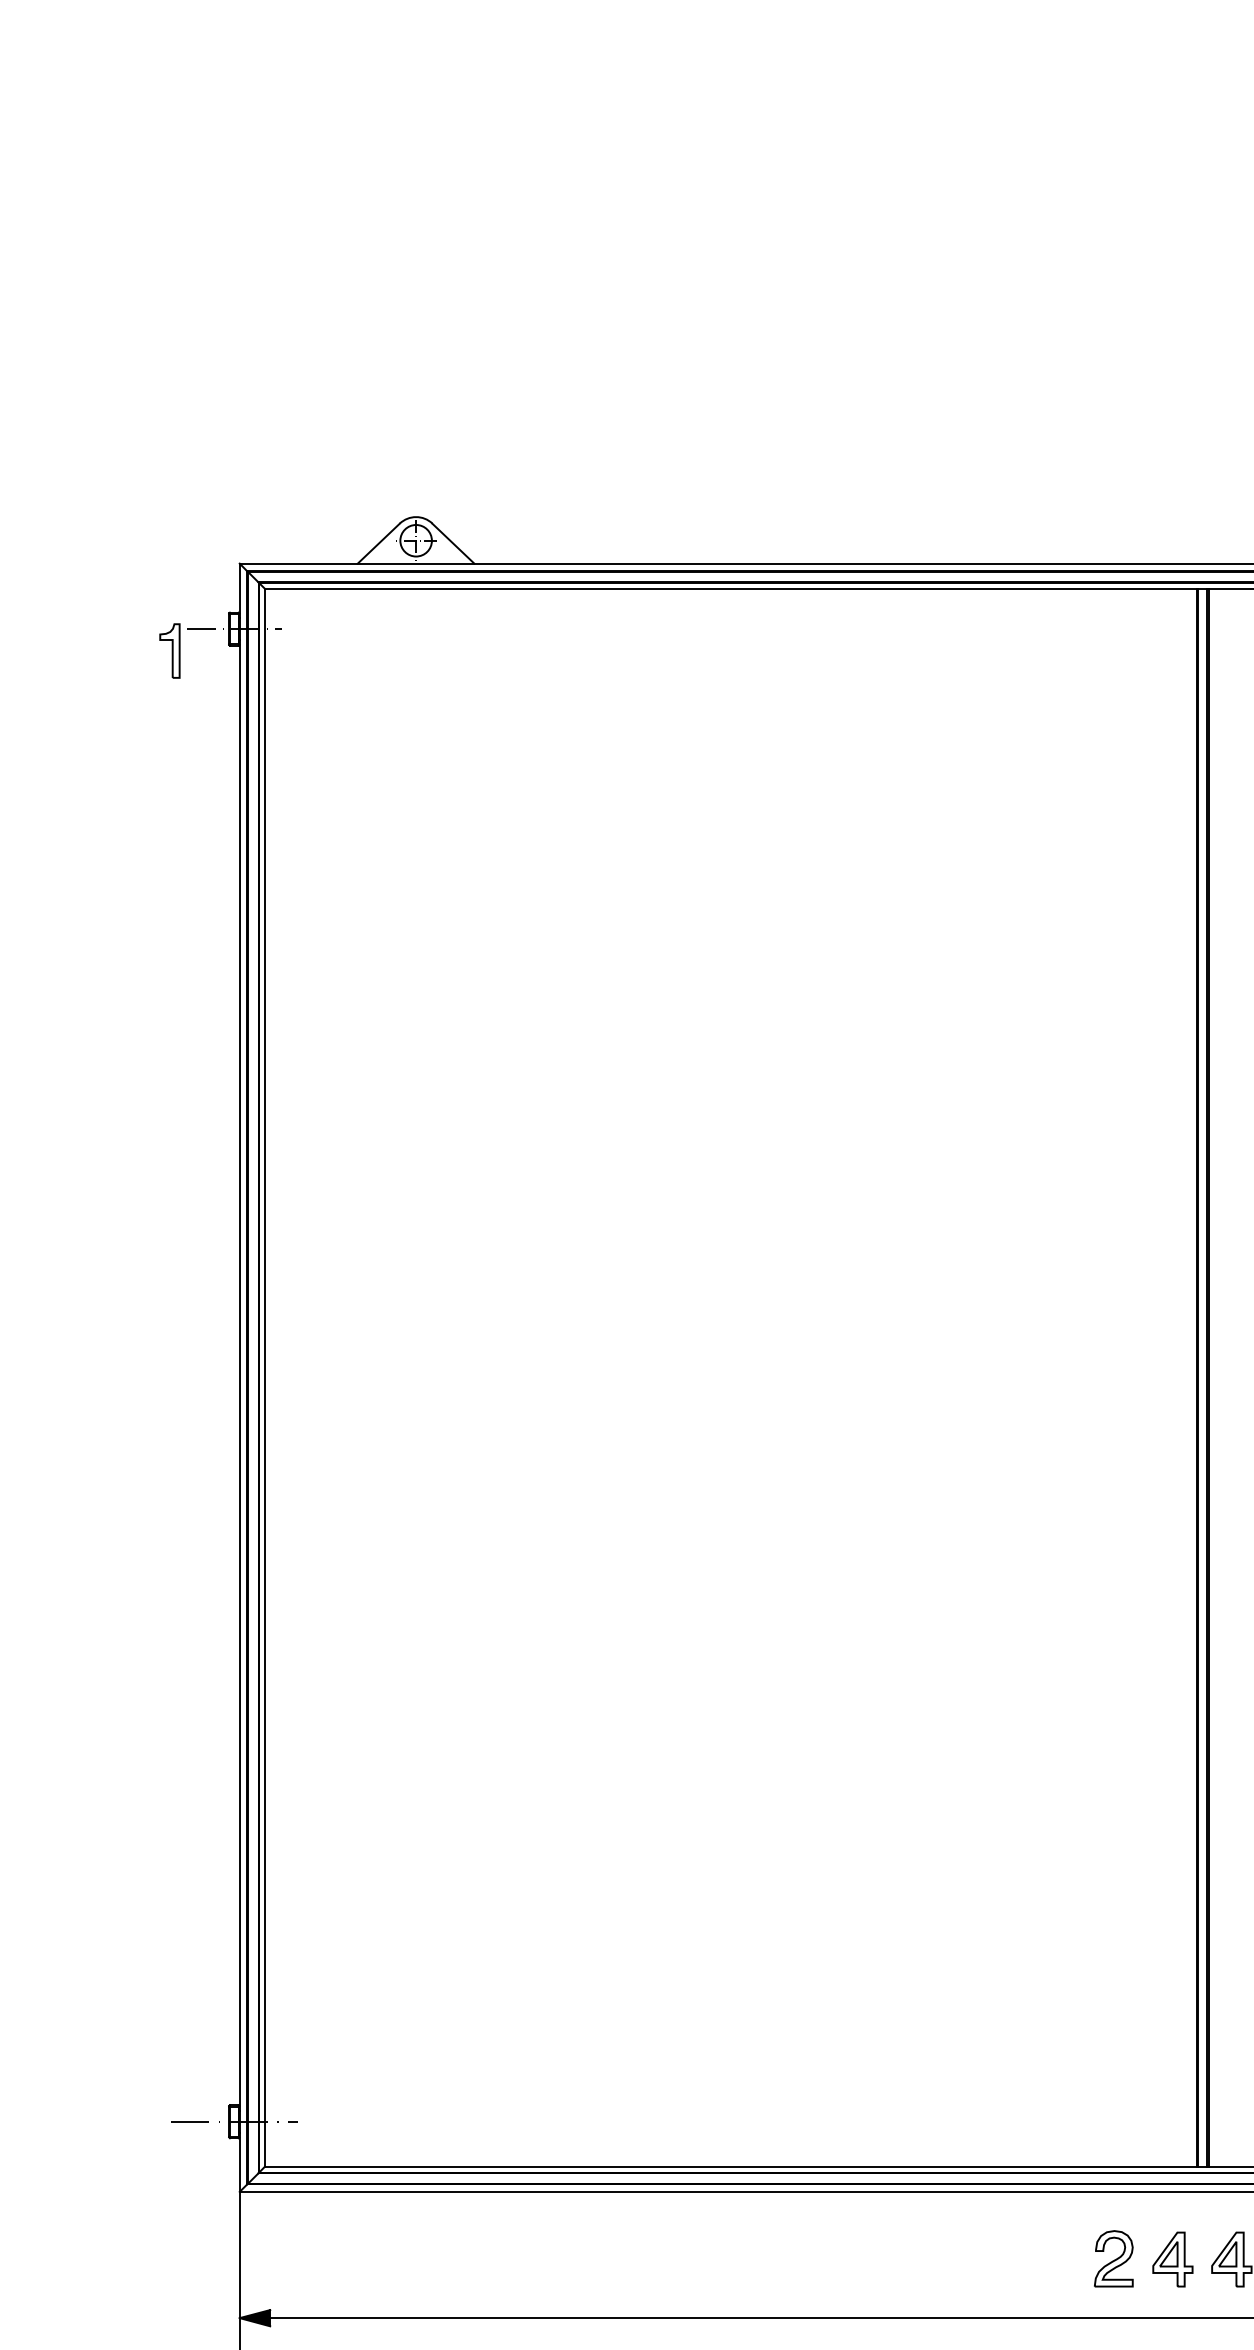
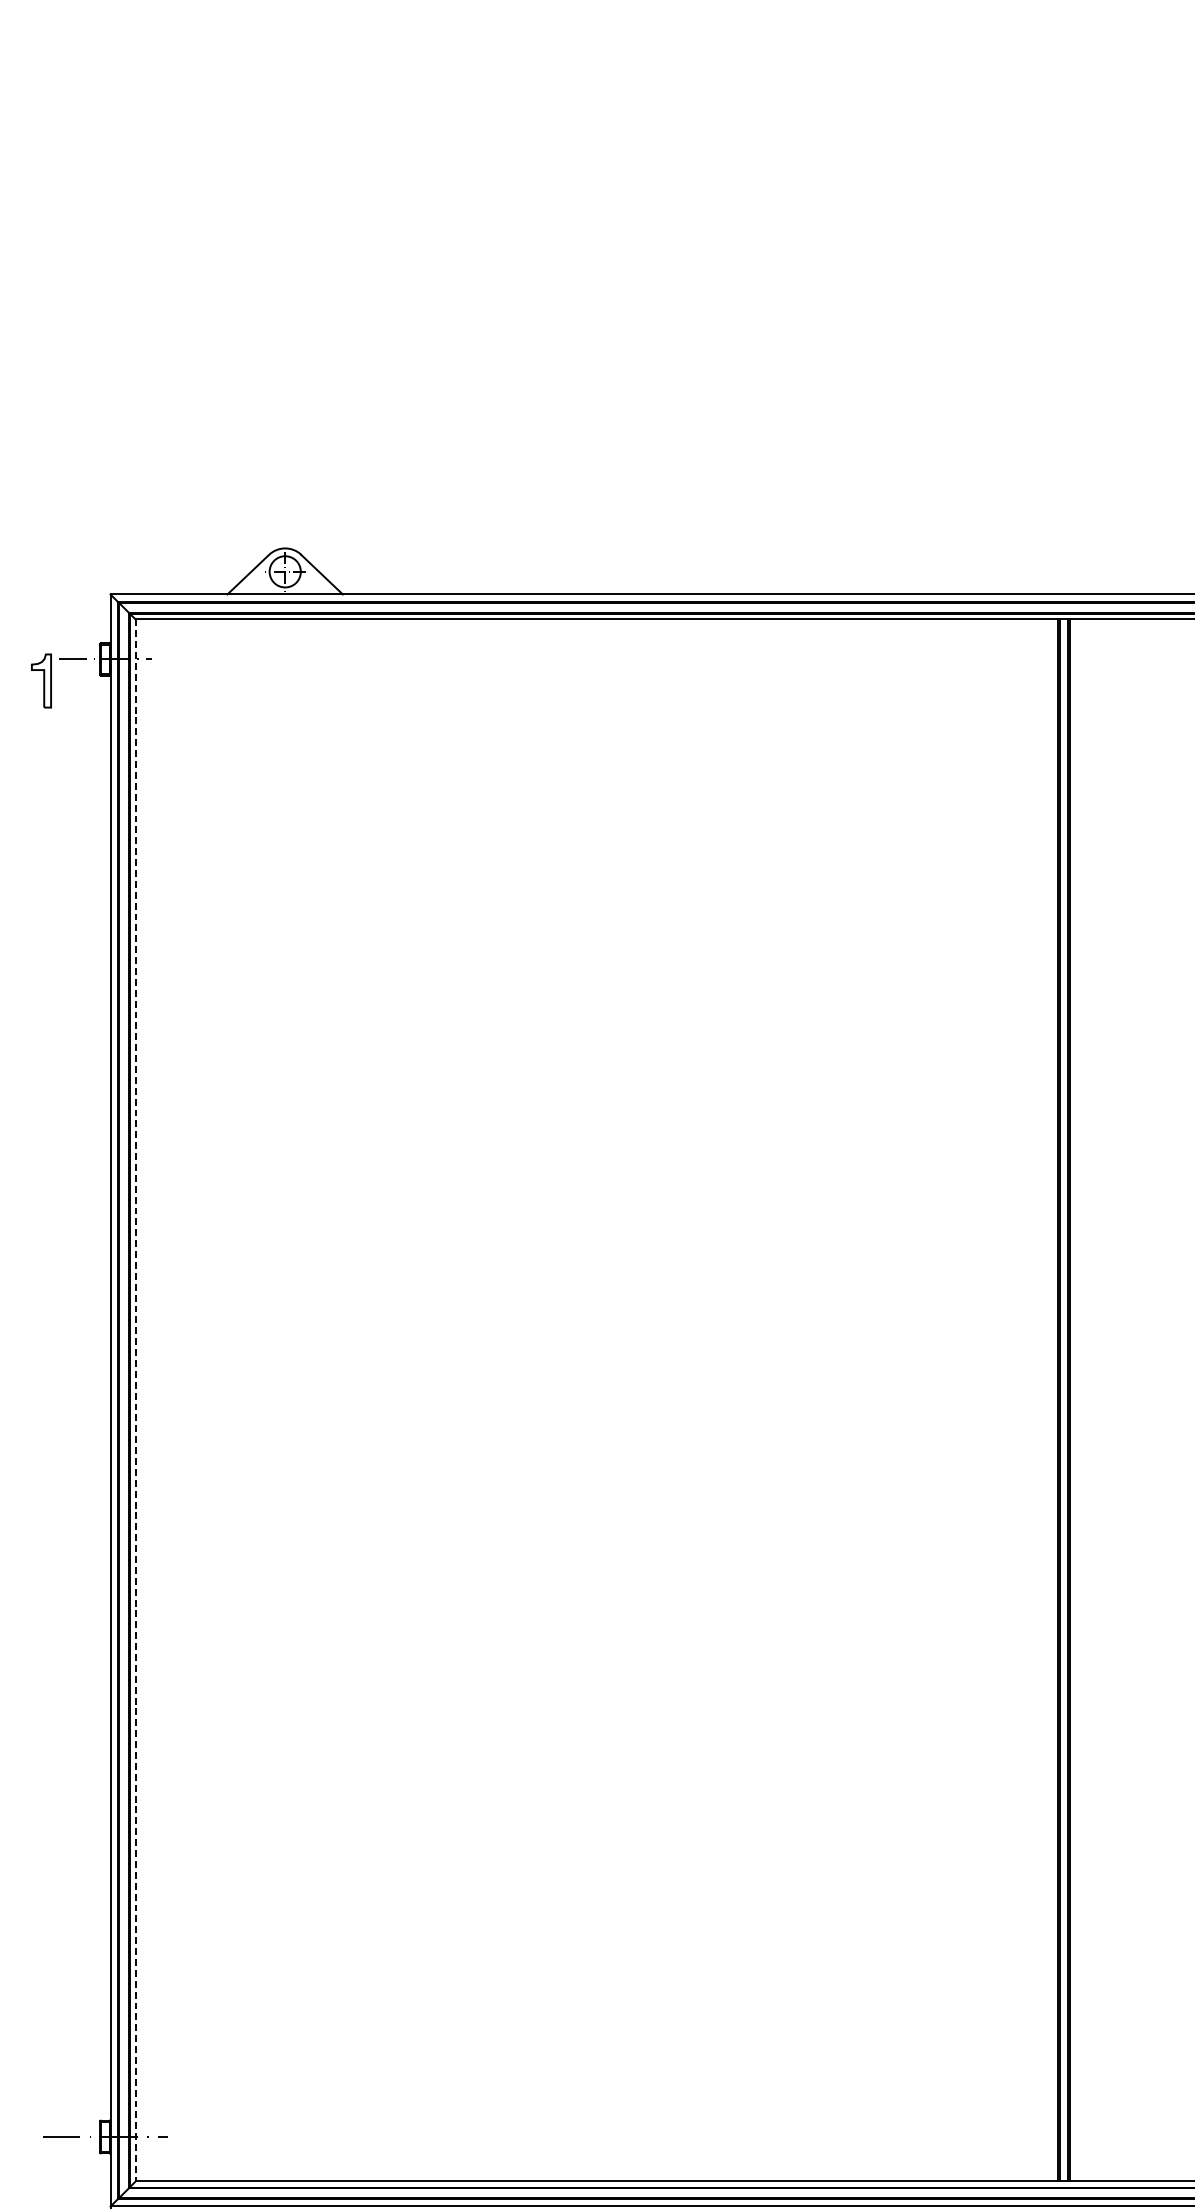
line: (265, 1377) -> (136, 1400), solid -> dashed

